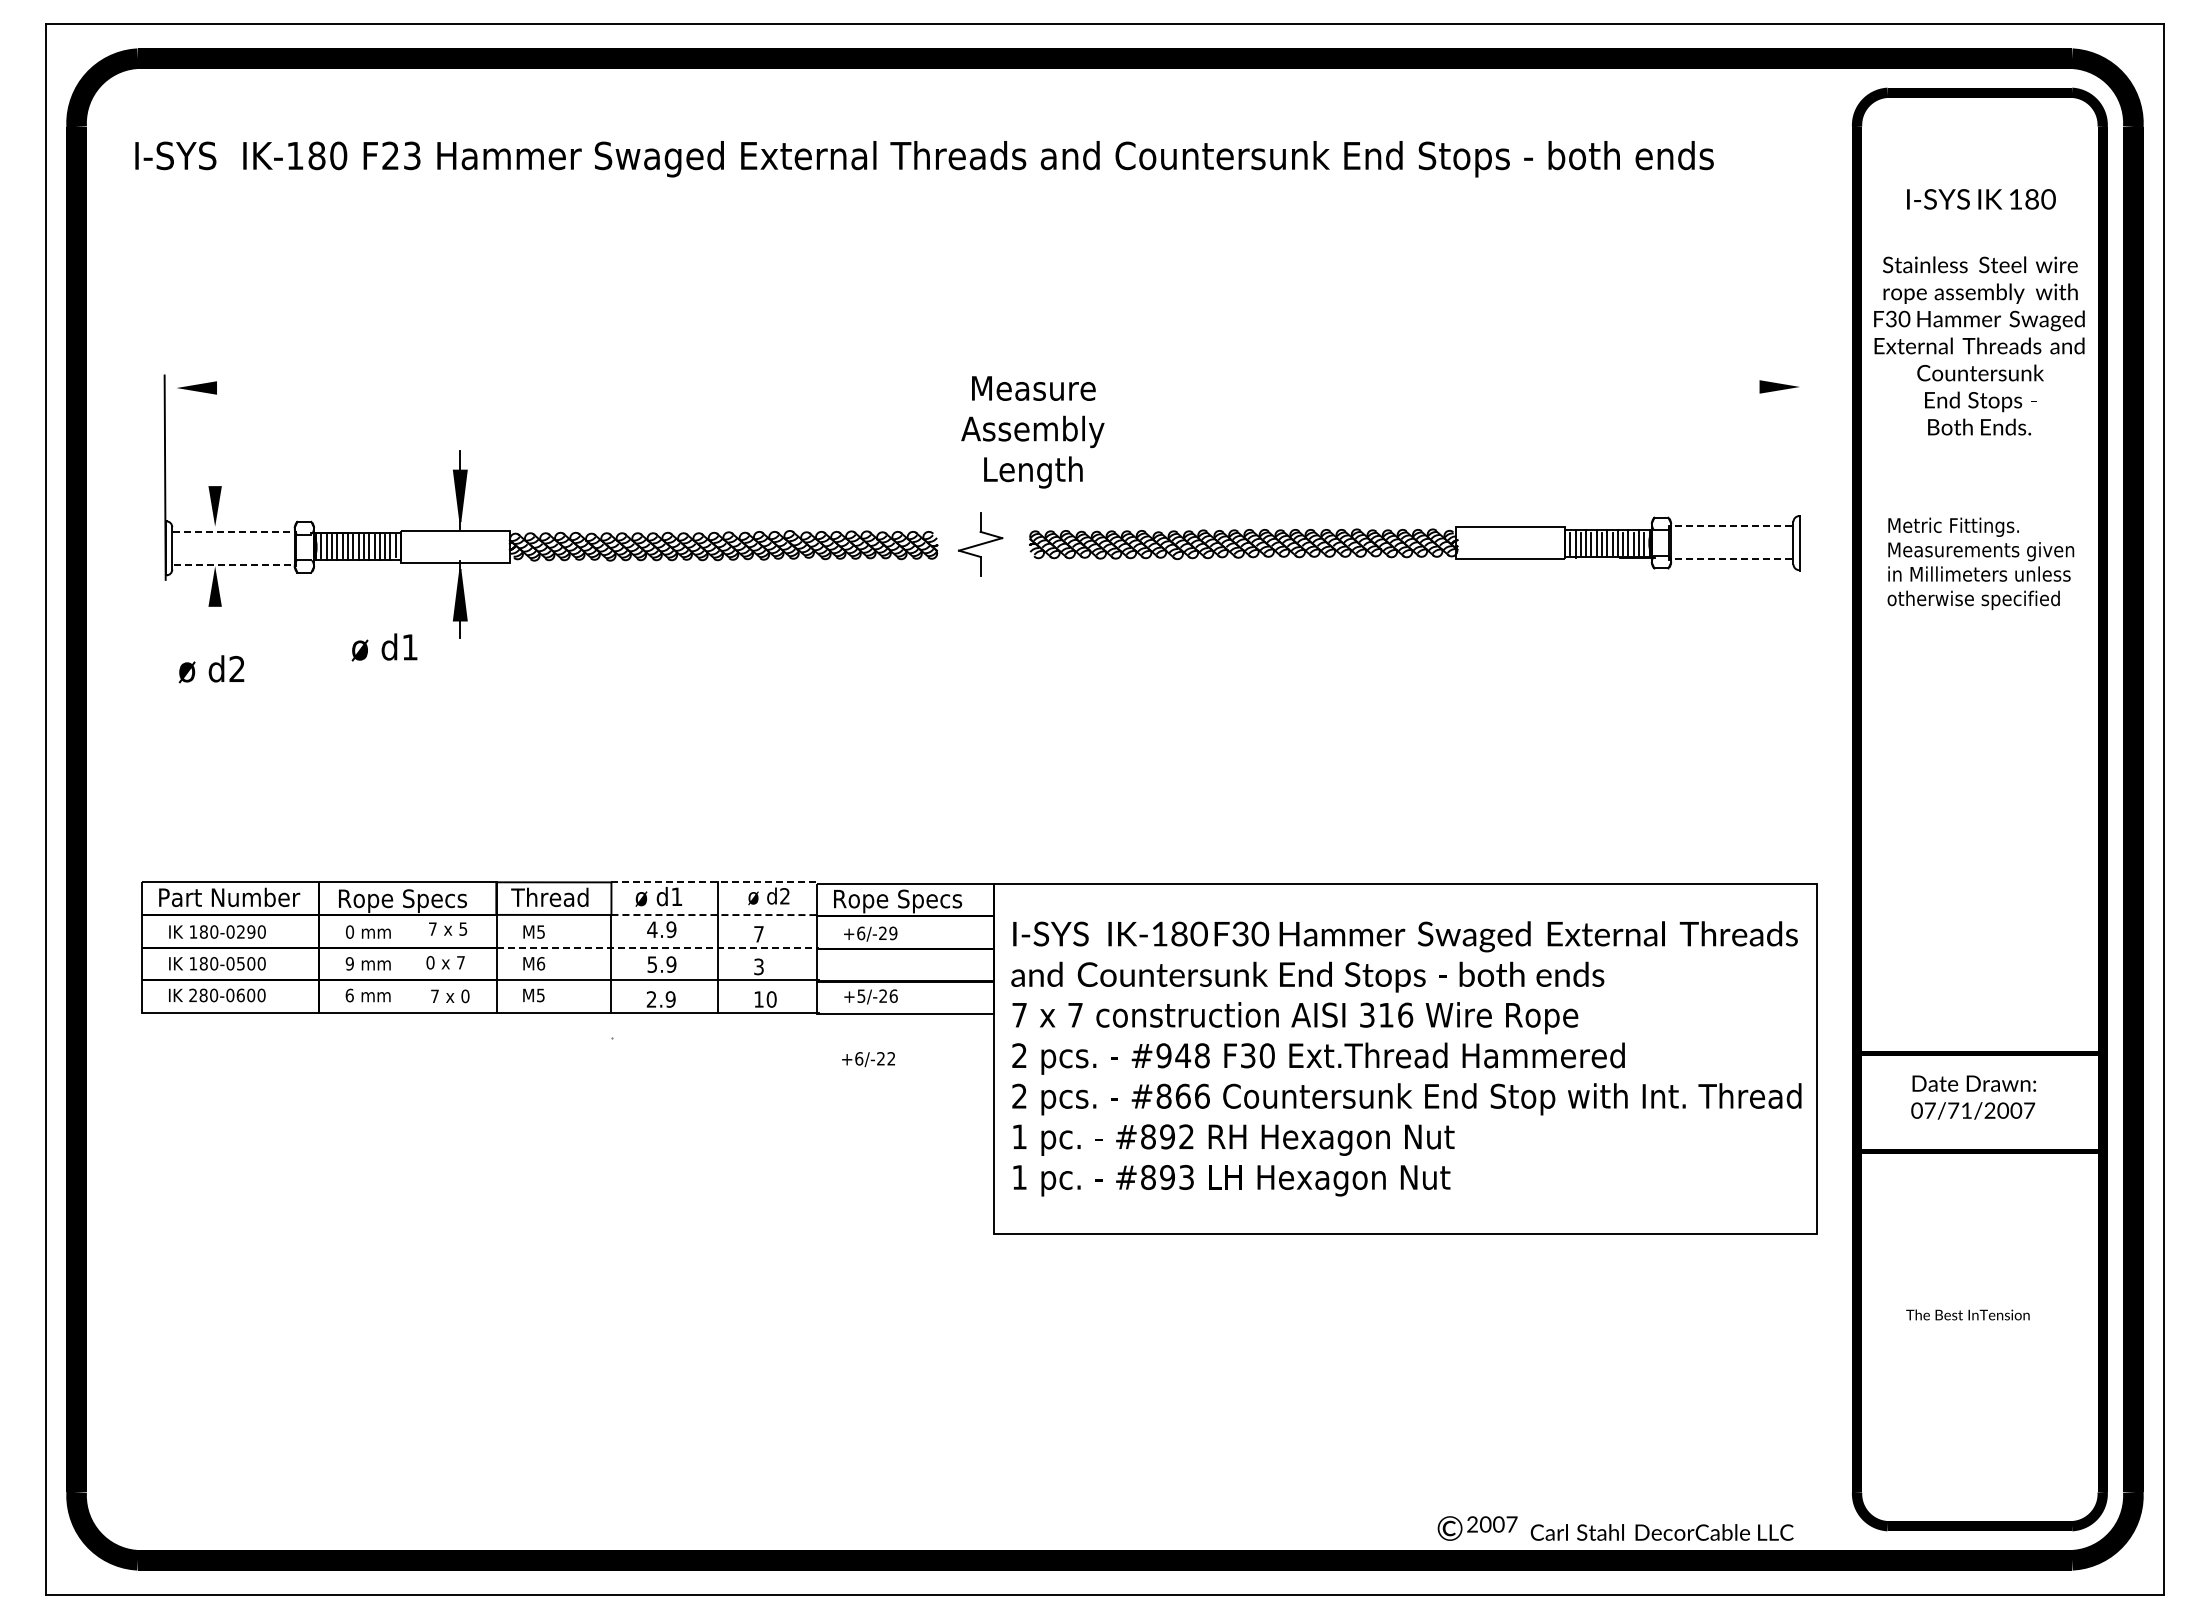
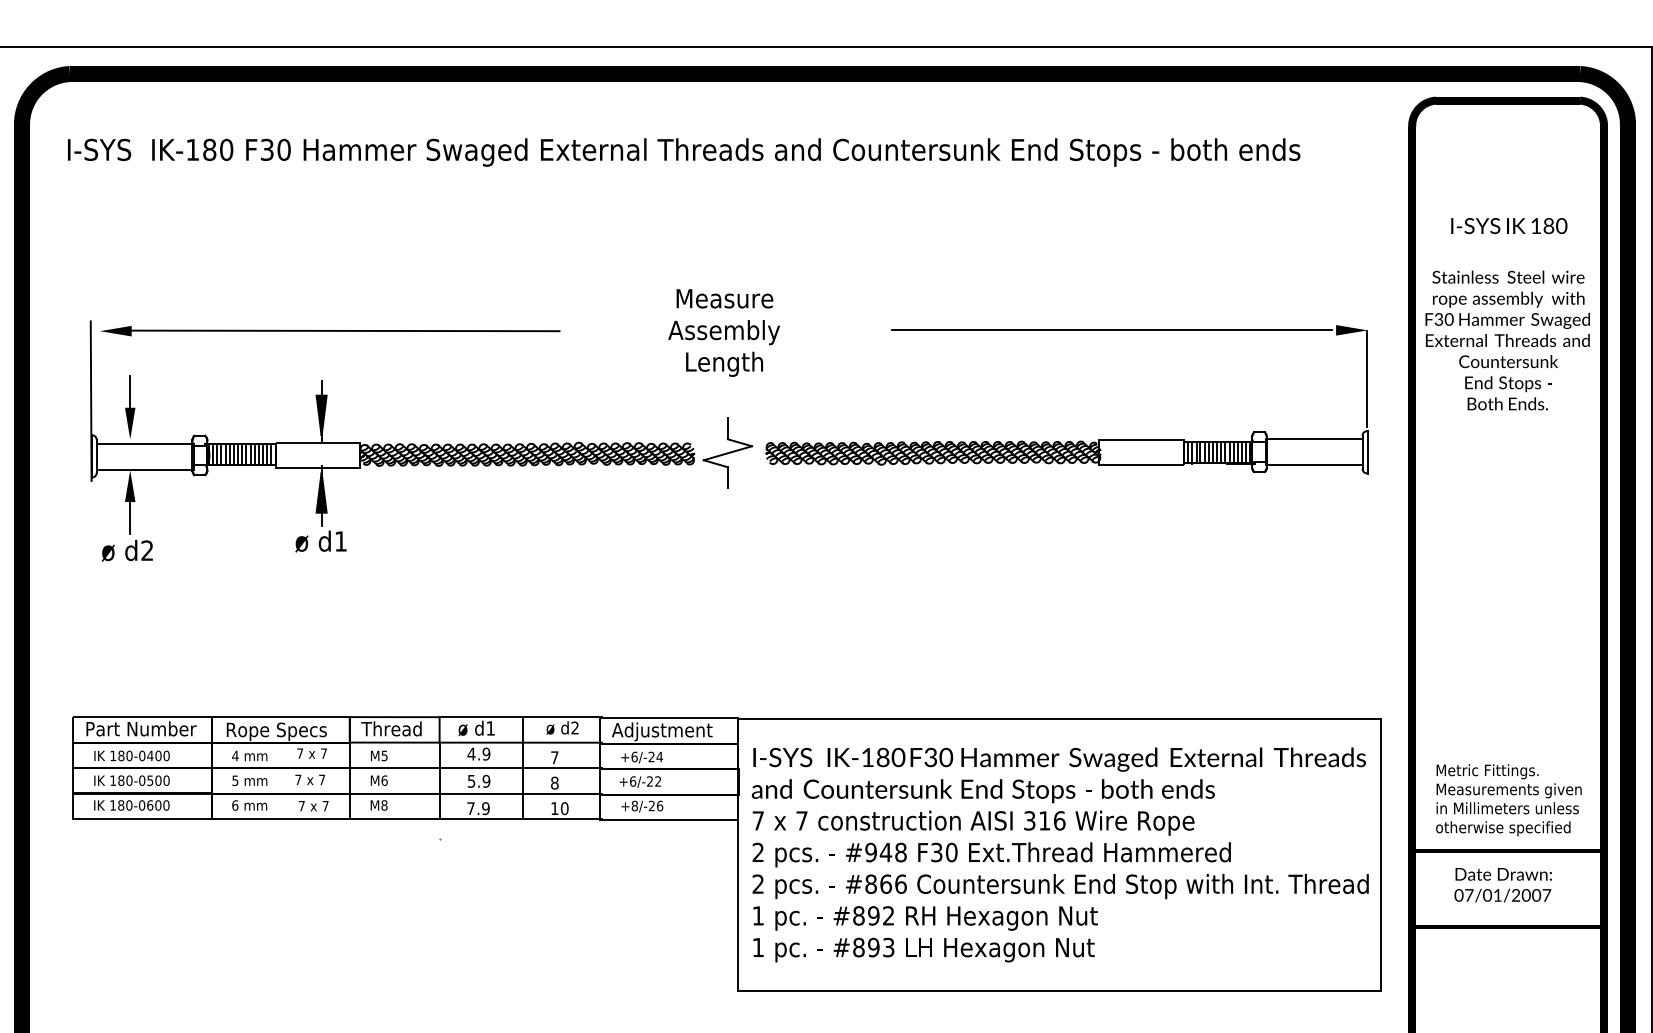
text: (401, 155) -> (275, 149), F23 -> F30
text: (1979, 312) -> (1507, 314), moved
line: (490, 387) -> (345, 330), added
line: (1472, 387) -> (1111, 330), added
text: (1032, 432) -> (723, 333), moved
line: (1798, 449) -> (1366, 379), added
line: (215, 465) -> (130, 391), added
line: (1730, 526) -> (1313, 439), dashed -> solid
line: (234, 532) -> (145, 443), dashed -> solid
part: (980, 544) -> (727, 453), size x1.43
line: (1730, 559) -> (1313, 465), dashed -> solid
text: (1980, 563) -> (1508, 800), moved
line: (235, 565) -> (146, 469), dashed -> solid
line: (215, 626) -> (130, 517), added
text: (384, 647) -> (320, 541), moved
line: (715, 882) -> (520, 717), dashed -> solid
text: (897, 901) -> (662, 732), Rope Specs -> Adjustment
line: (715, 915) -> (520, 743), dashed -> solid
text: (463, 928) -> (324, 753), 5 -> 7
text: (245, 931) -> (153, 755), 180-0290 -> 180-0400
text: (349, 931) -> (235, 755), 0 -> 4
text: (893, 933) -> (659, 757), +6/-29 -> +6/-24
line: (658, 947) -> (476, 768), dashed -> solid
text: (430, 962) -> (298, 779), 0 -> 7
text: (349, 963) -> (235, 780), 9 -> 5
text: (758, 966) -> (554, 782), 3 -> 8
text: (192, 994) -> (112, 804), 280-0600 -> 180-0600
text: (540, 995) -> (384, 805), M5 -> M8
text: (861, 995) -> (634, 805), +5/-26 -> +8/-26
text: (465, 996) -> (325, 806), 0 -> 7
text: (651, 999) -> (470, 808), 2.9 -> 7.9
text: (868, 1059) -> (640, 782), moved
text: (1953, 1110) -> (1487, 895), 07/71/2007 -> 07/01/2007

